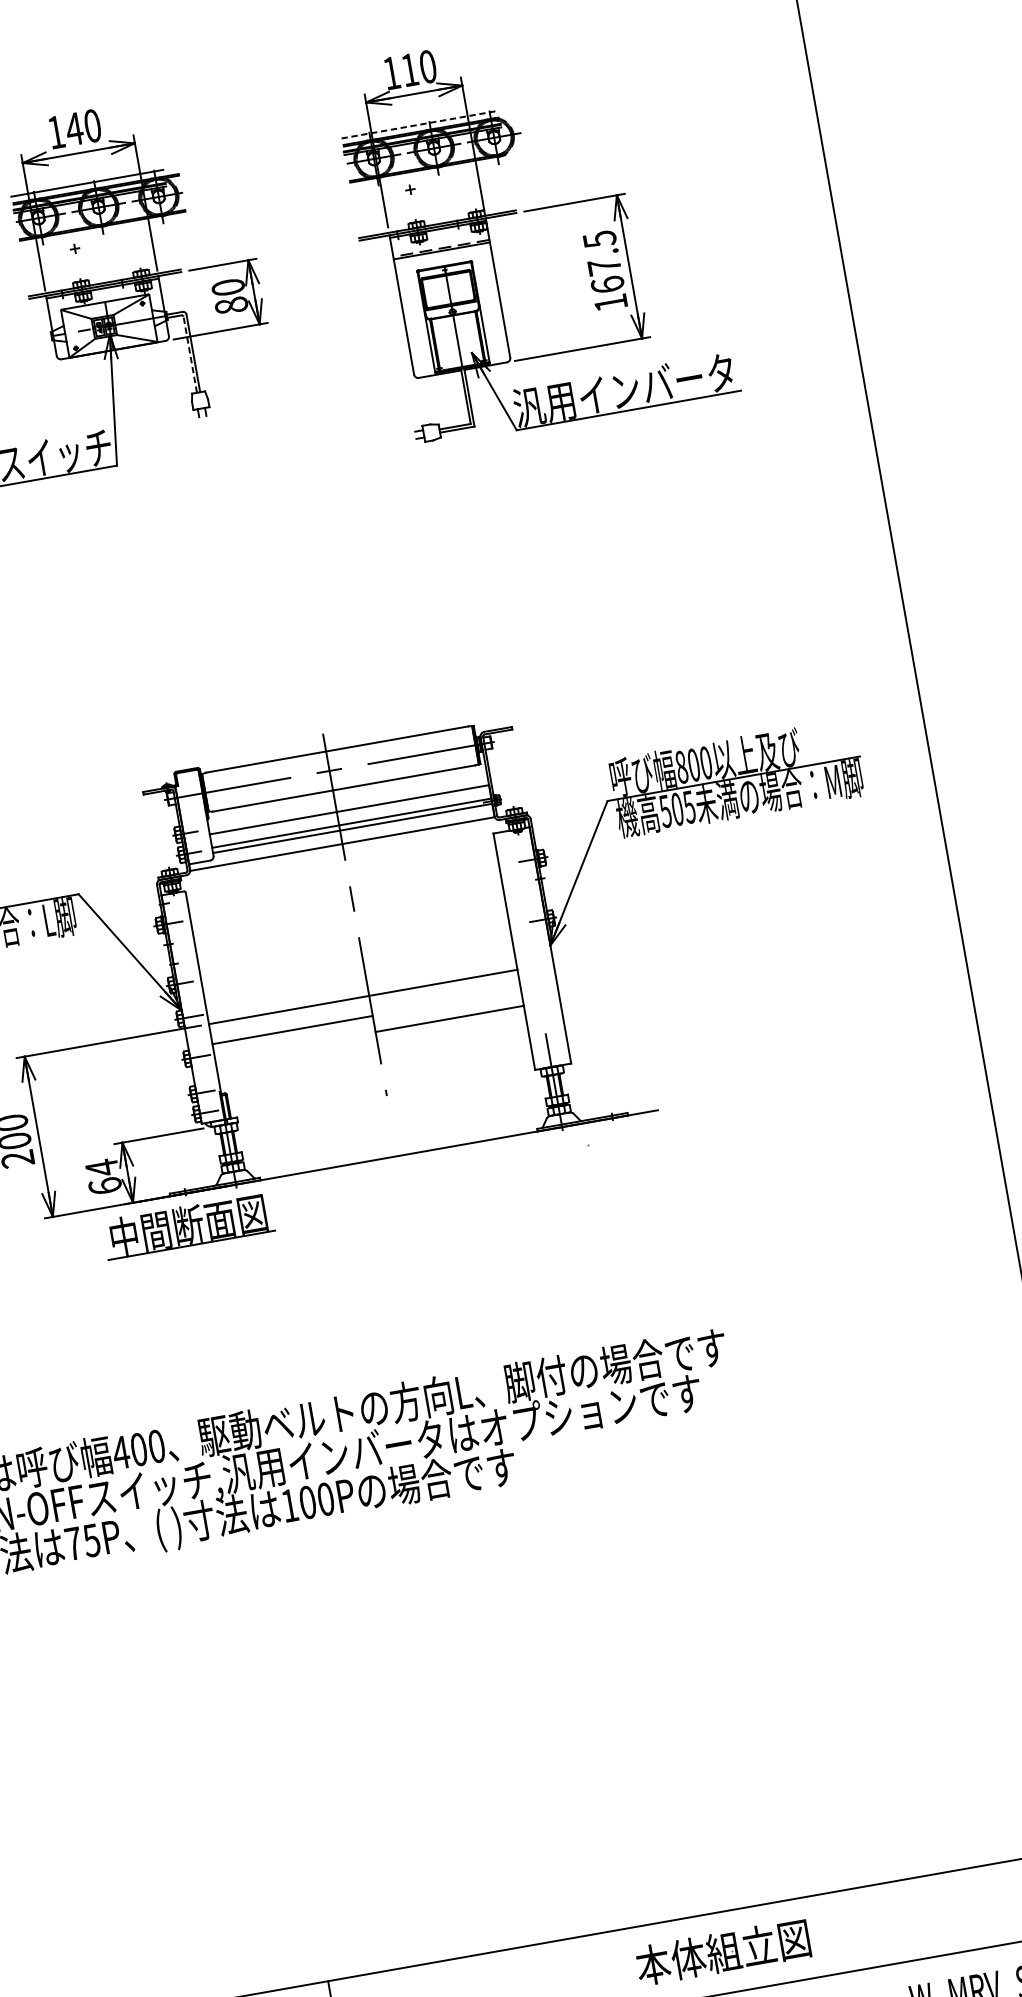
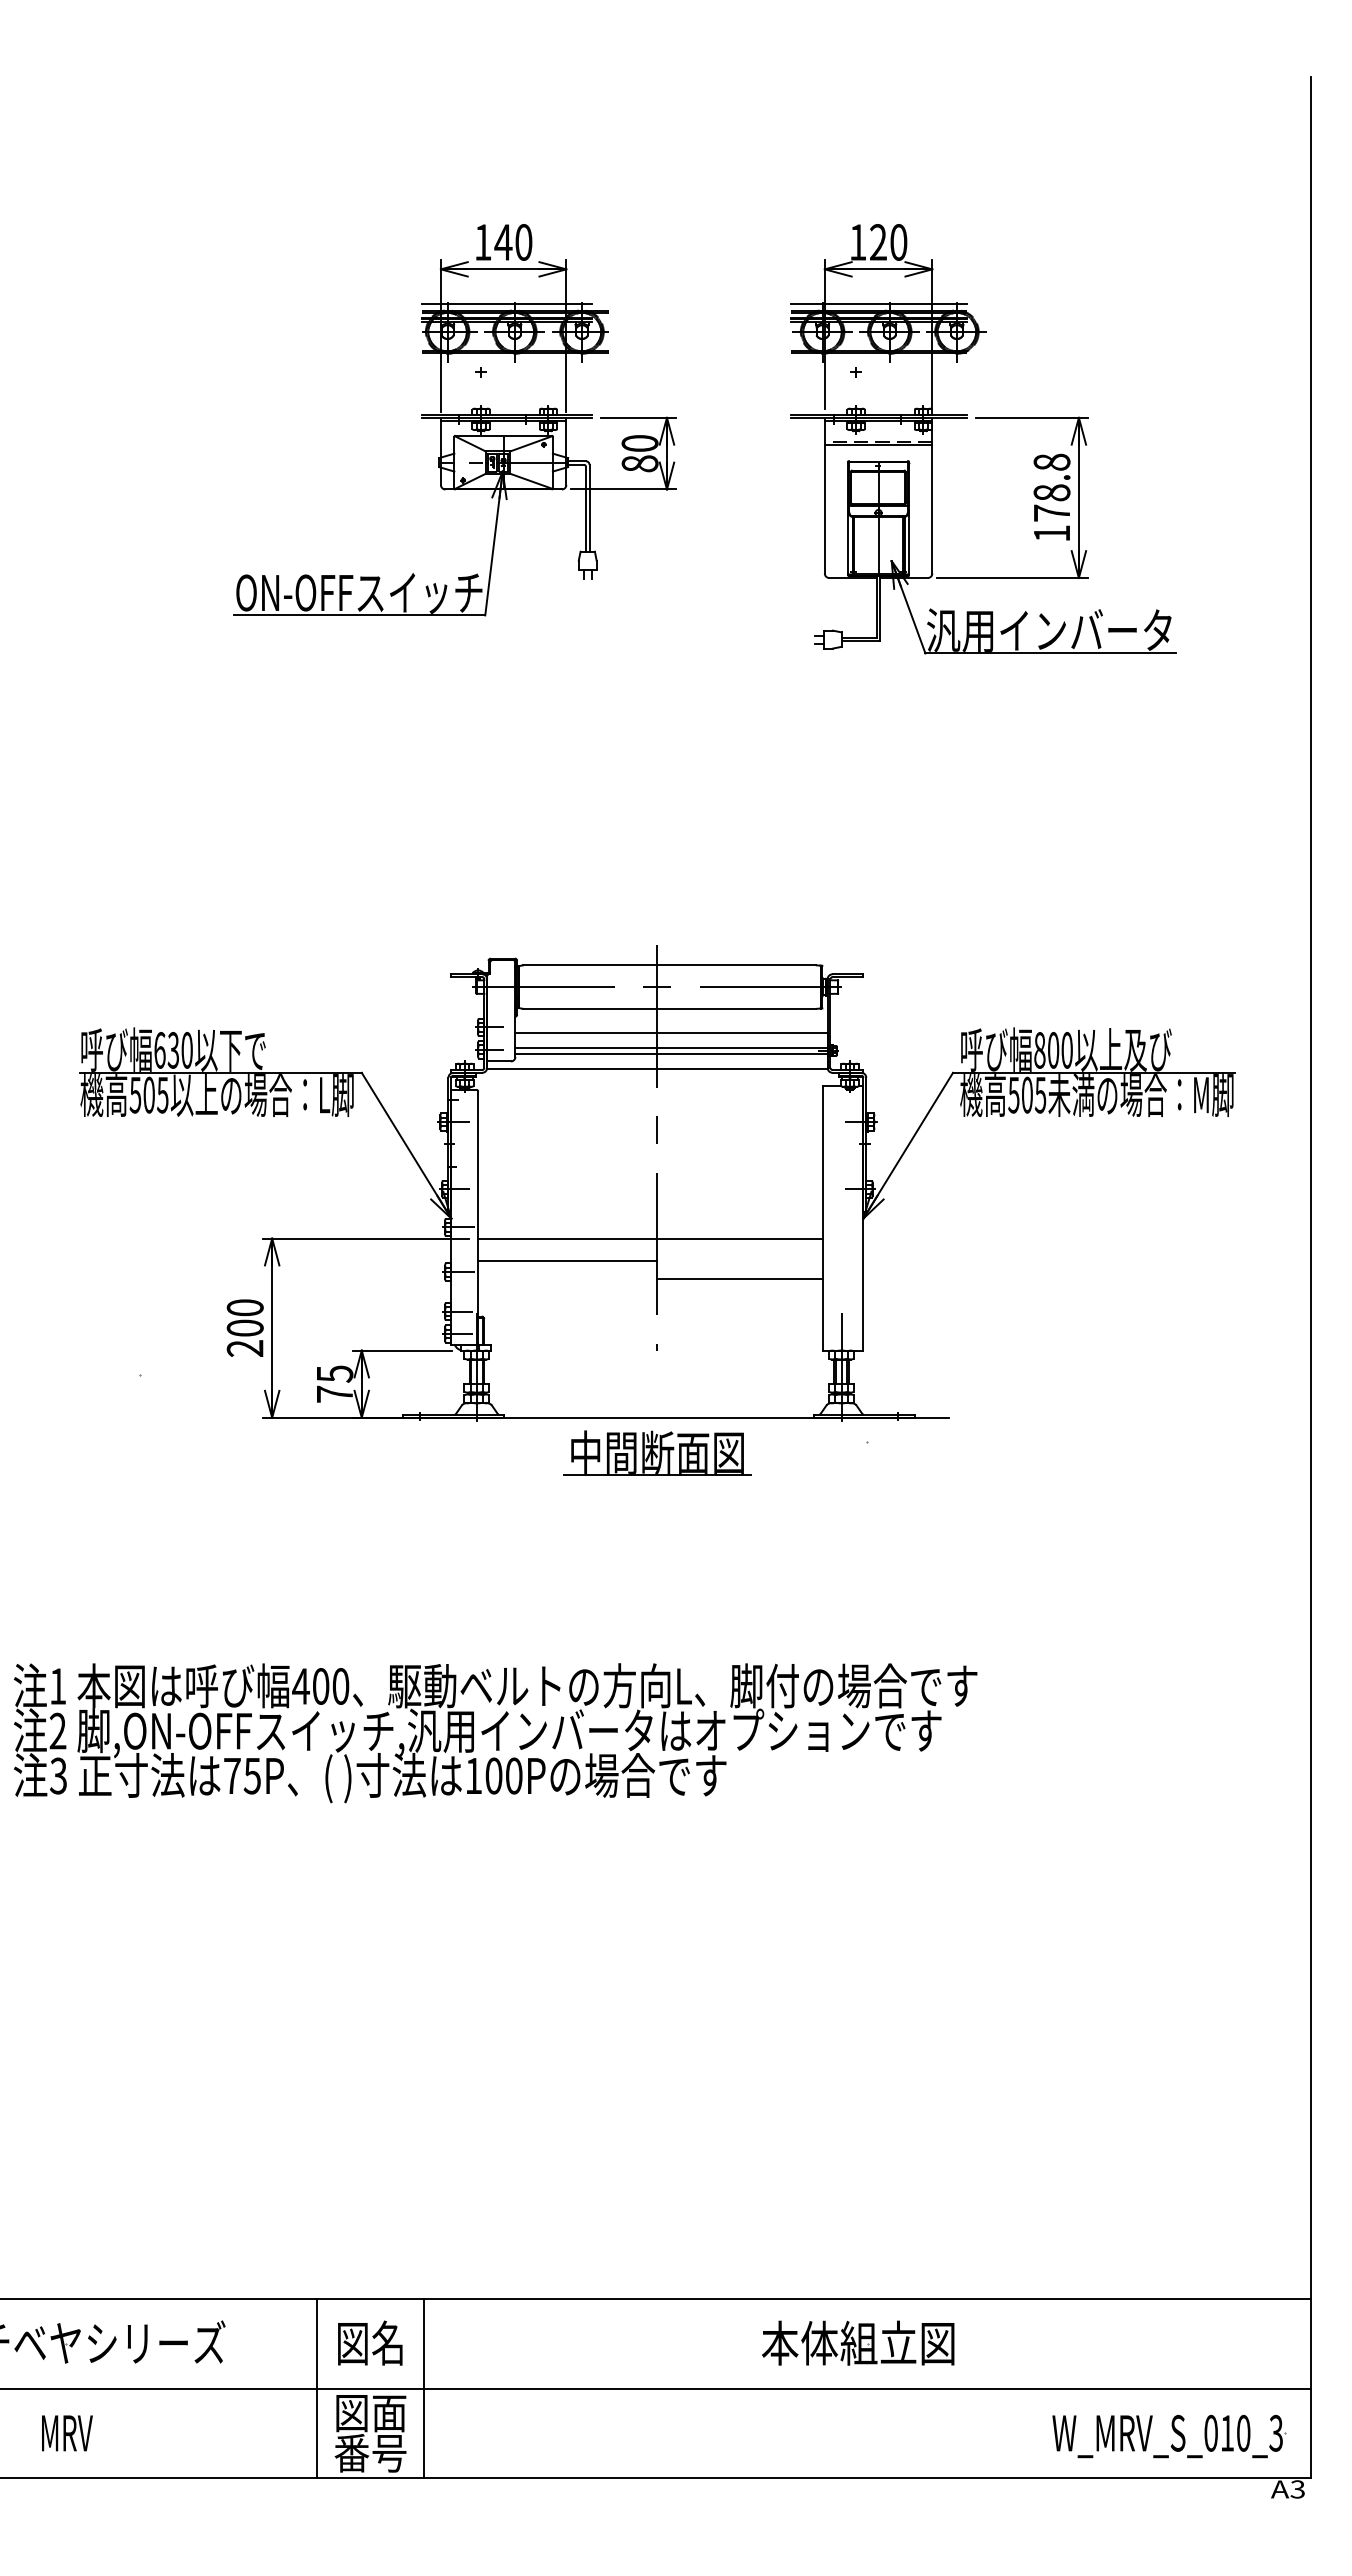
text: (409, 70) -> (878, 242), 110 -> 120
line: (419, 124) -> (878, 303), dashed -> solid
text: (603, 261) -> (1051, 487), 167.5 -> 178.8
line: (189, 355) -> (585, 509), dashed -> solid
text: (103, 1176) -> (334, 1383), 64 -> 75
part: (188, 1225) -> (657, 1452), moved

